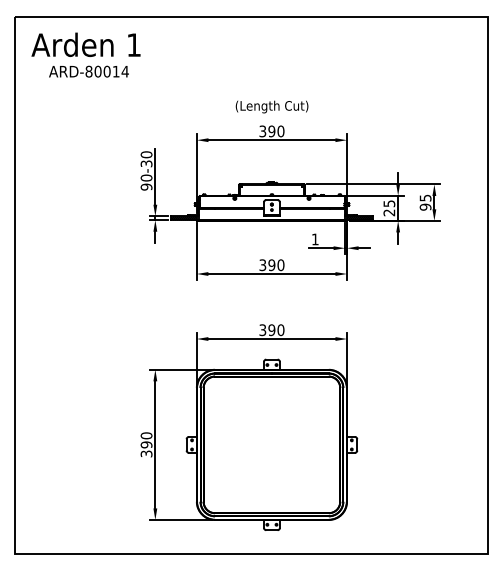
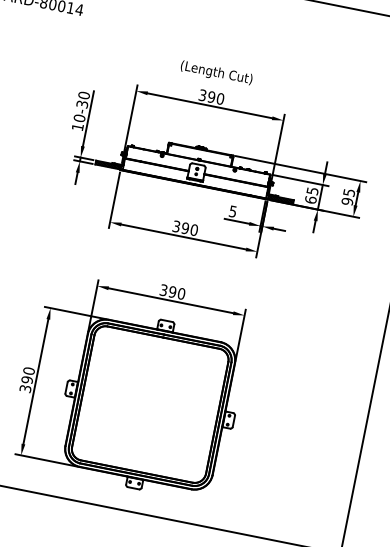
text: (146, 186) -> (77, 126), 90-30 -> 10-30
text: (389, 212) -> (311, 199), 25 -> 65
text: (315, 239) -> (233, 211), 1 -> 5

